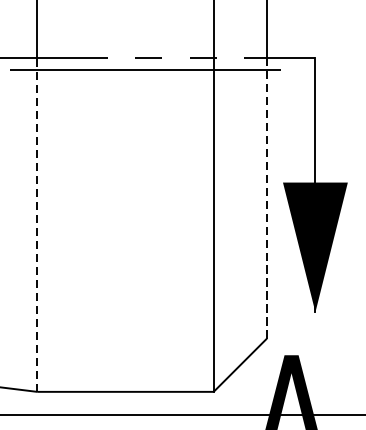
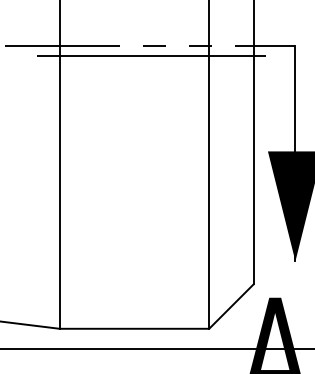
line: (267, 197) -> (254, 164), dashed -> solid
line: (37, 223) -> (59, 186), dashed -> solid

